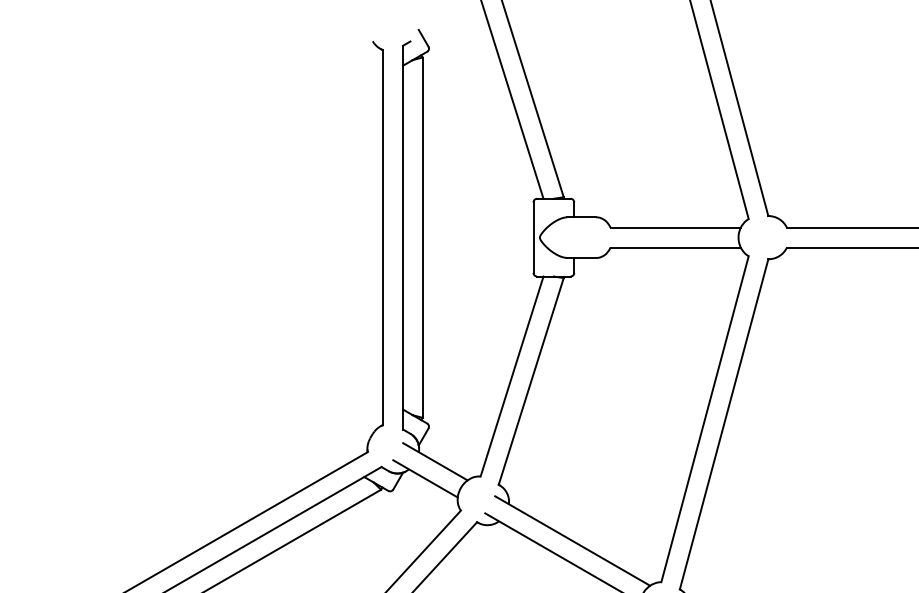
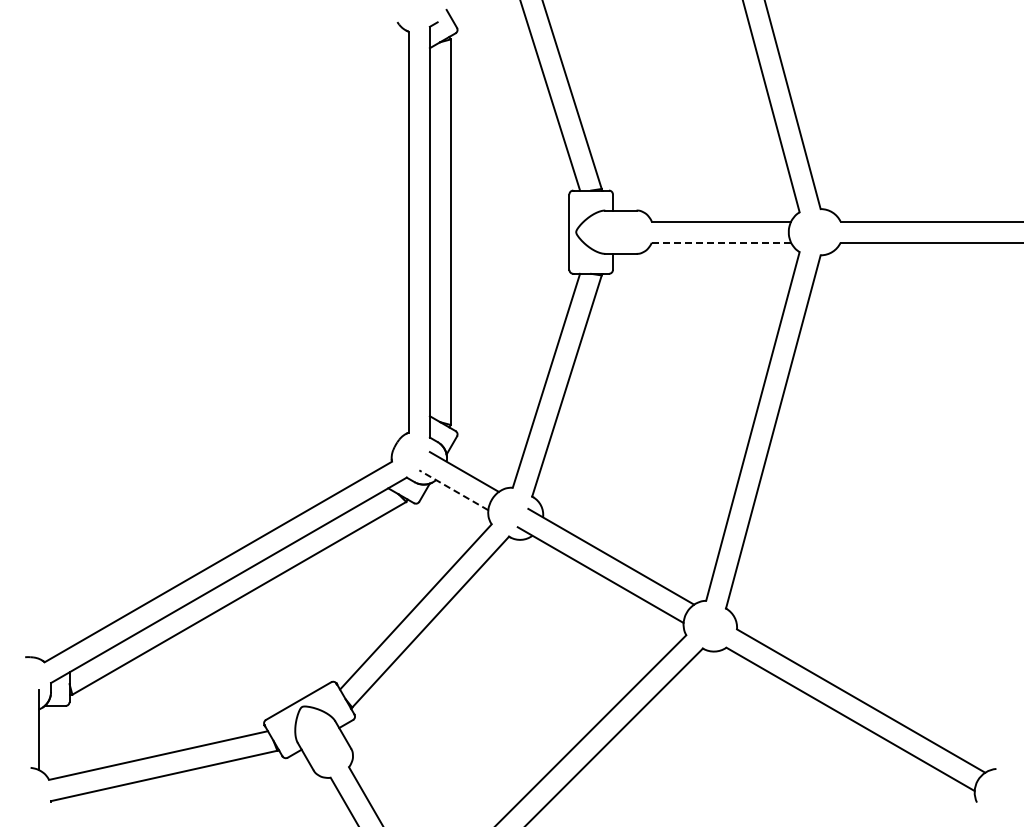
line: (675, 247) -> (721, 242), solid -> dashed
line: (425, 479) -> (453, 490), solid -> dashed

